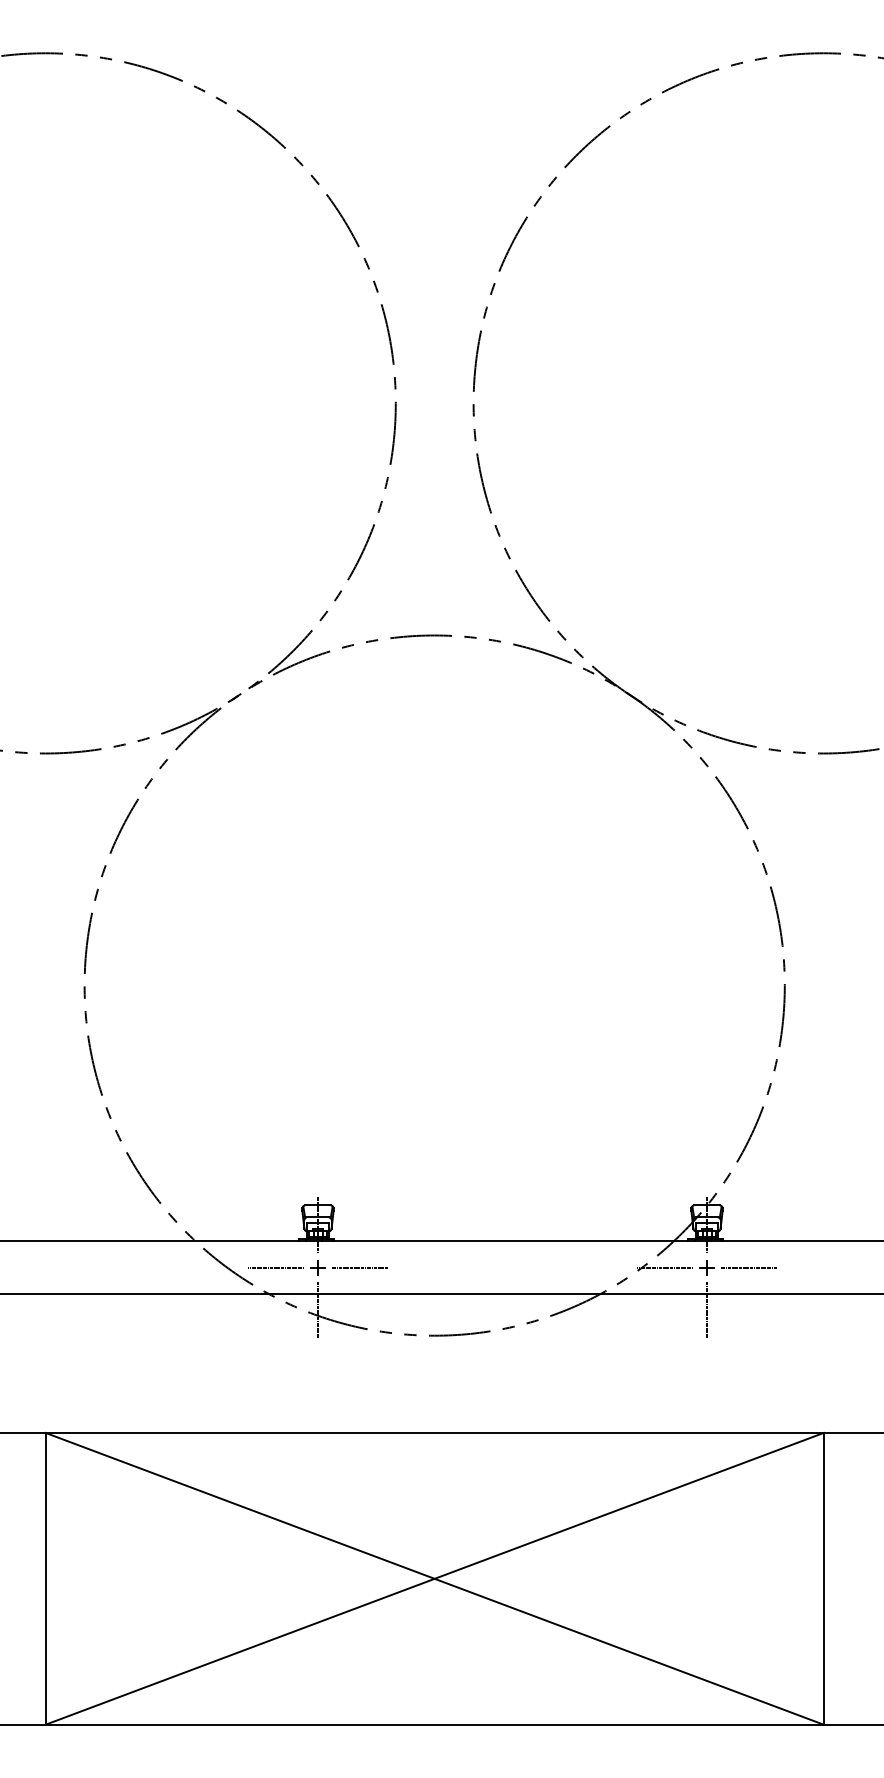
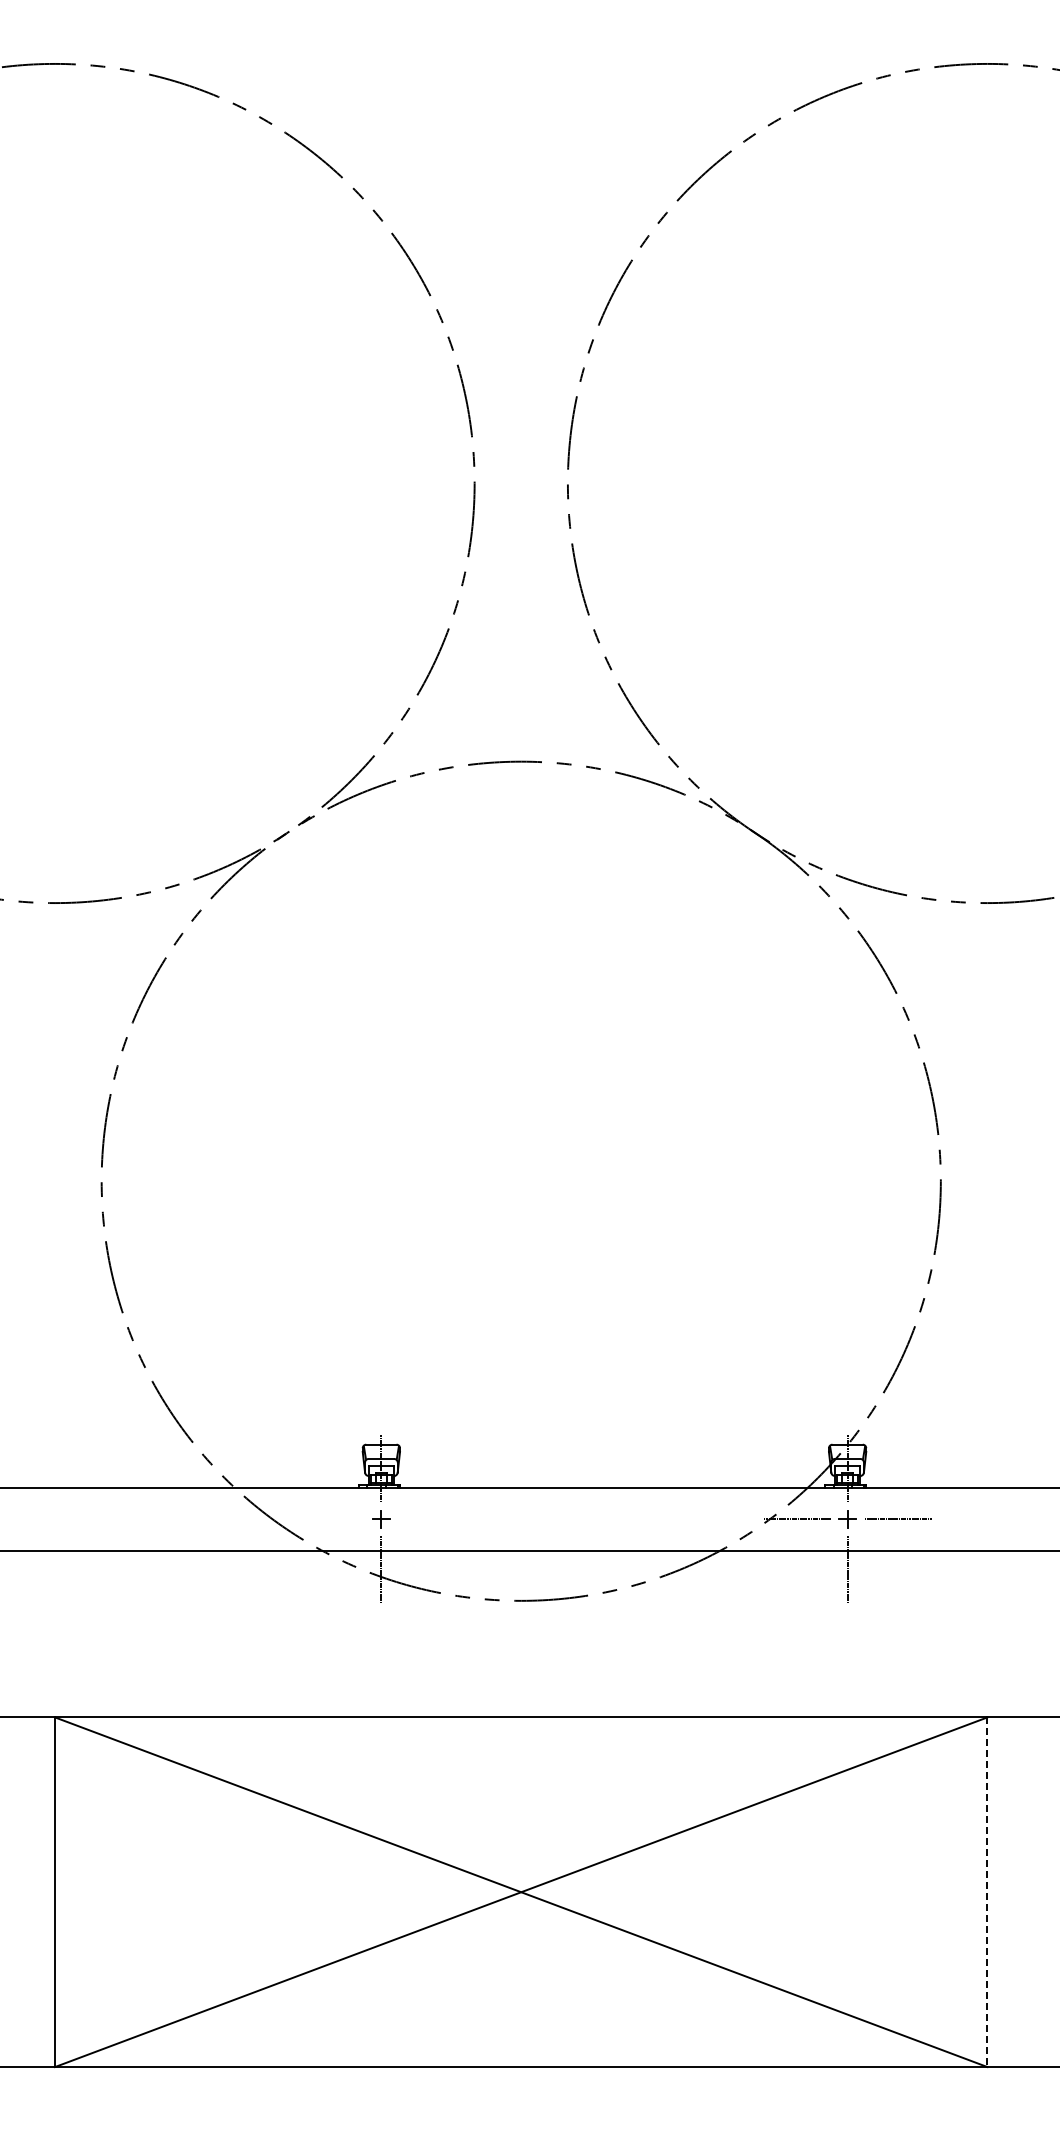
line: (275, 1267) -> (330, 1519), removed
line: (359, 1267) -> (431, 1519), removed
line: (823, 1579) -> (987, 1892), solid -> dashed

